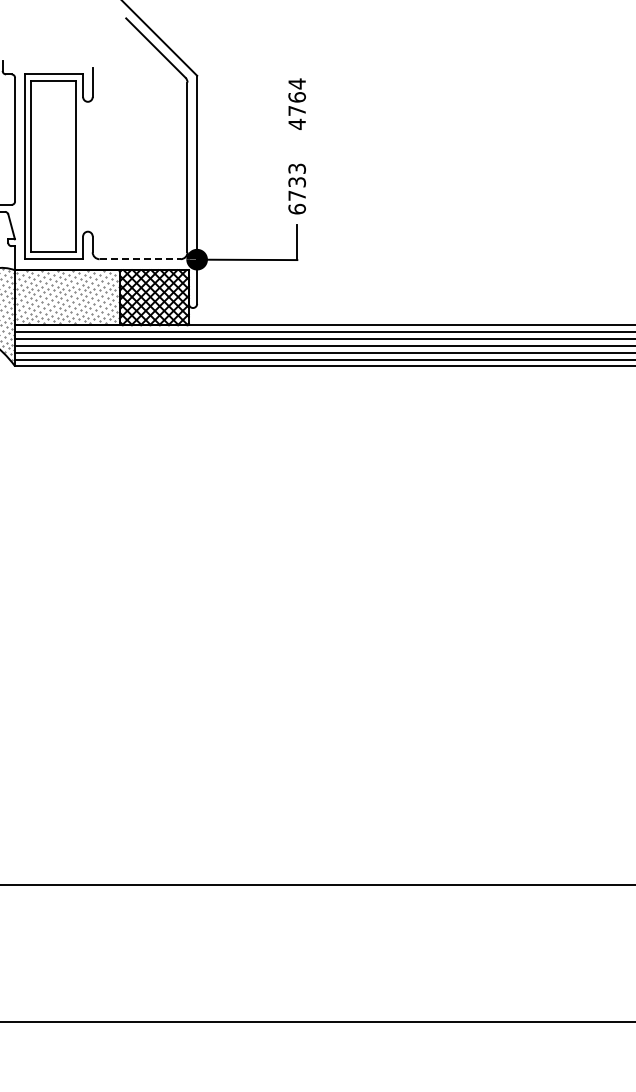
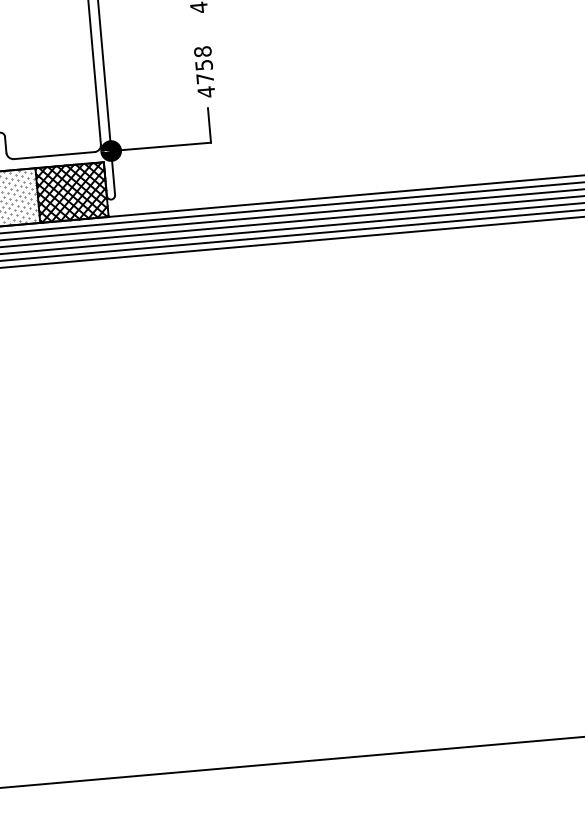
text: (296, 188) -> (203, 71), 6733 -> 4758
line: (140, 259) -> (54, 155), dashed -> solid

